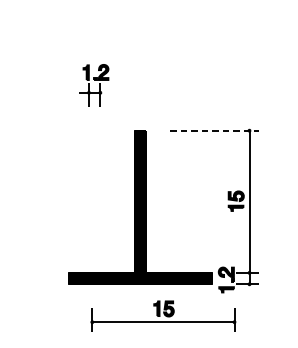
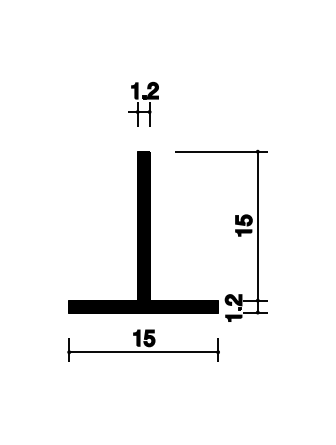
part: (94, 84) -> (143, 103), moved
line: (214, 130) -> (221, 151), dashed -> solid
part: (163, 315) -> (143, 345), moved

